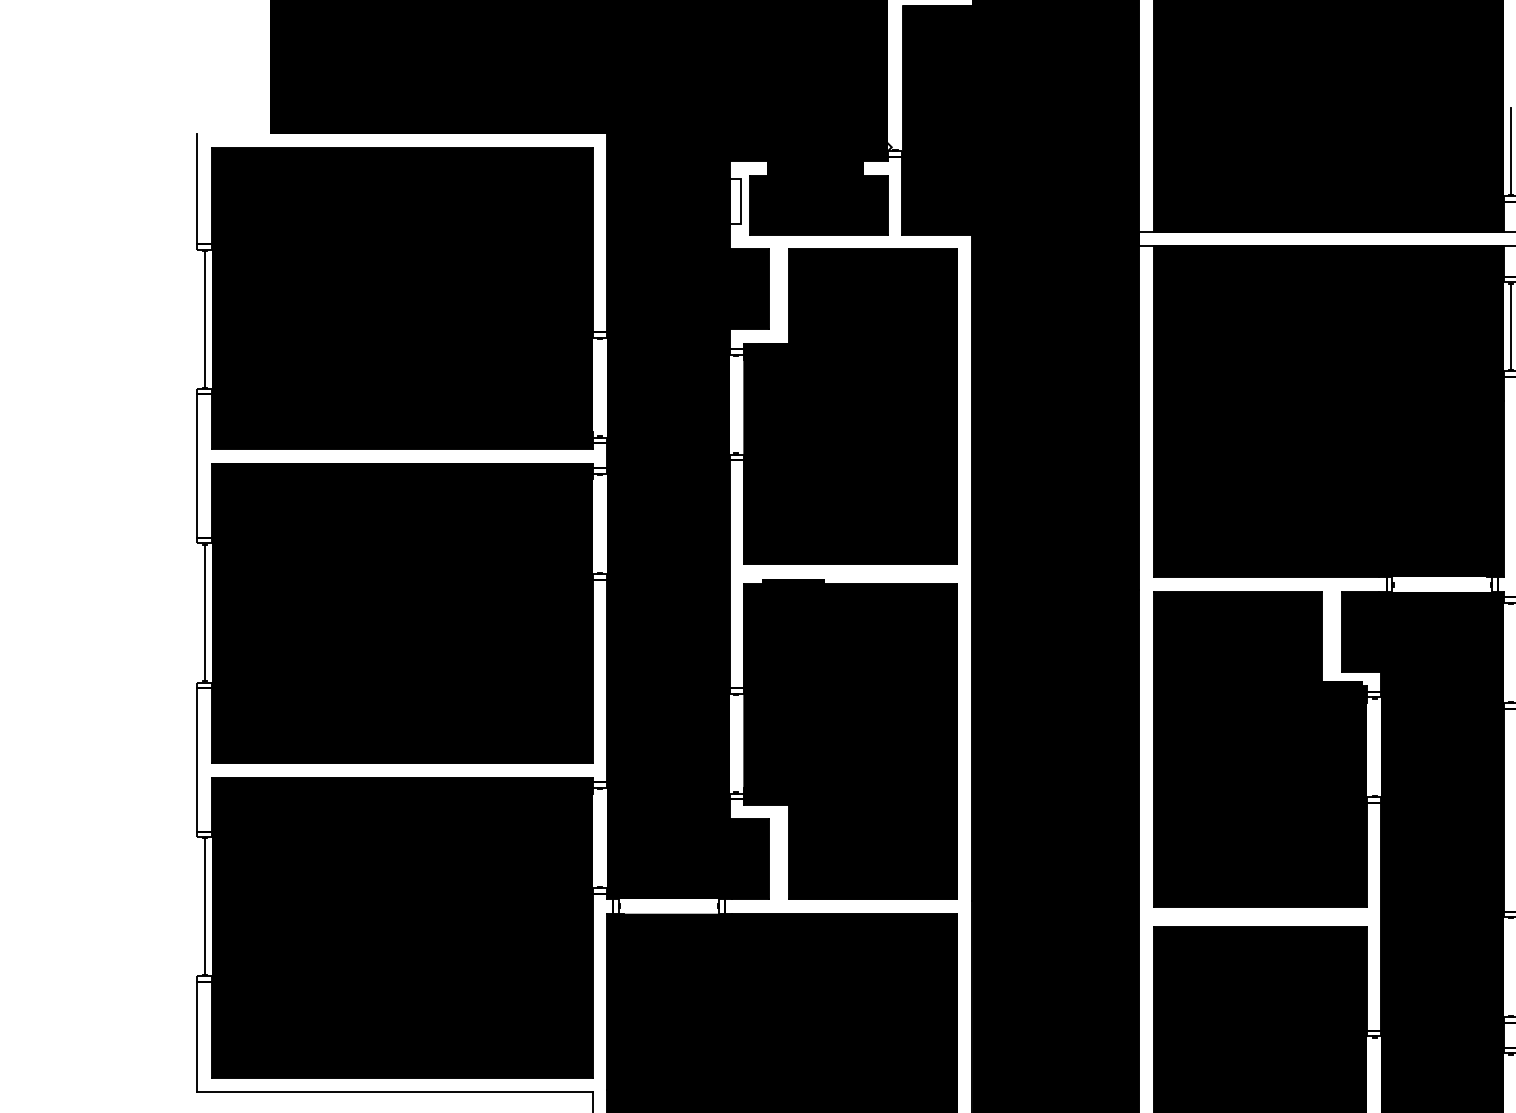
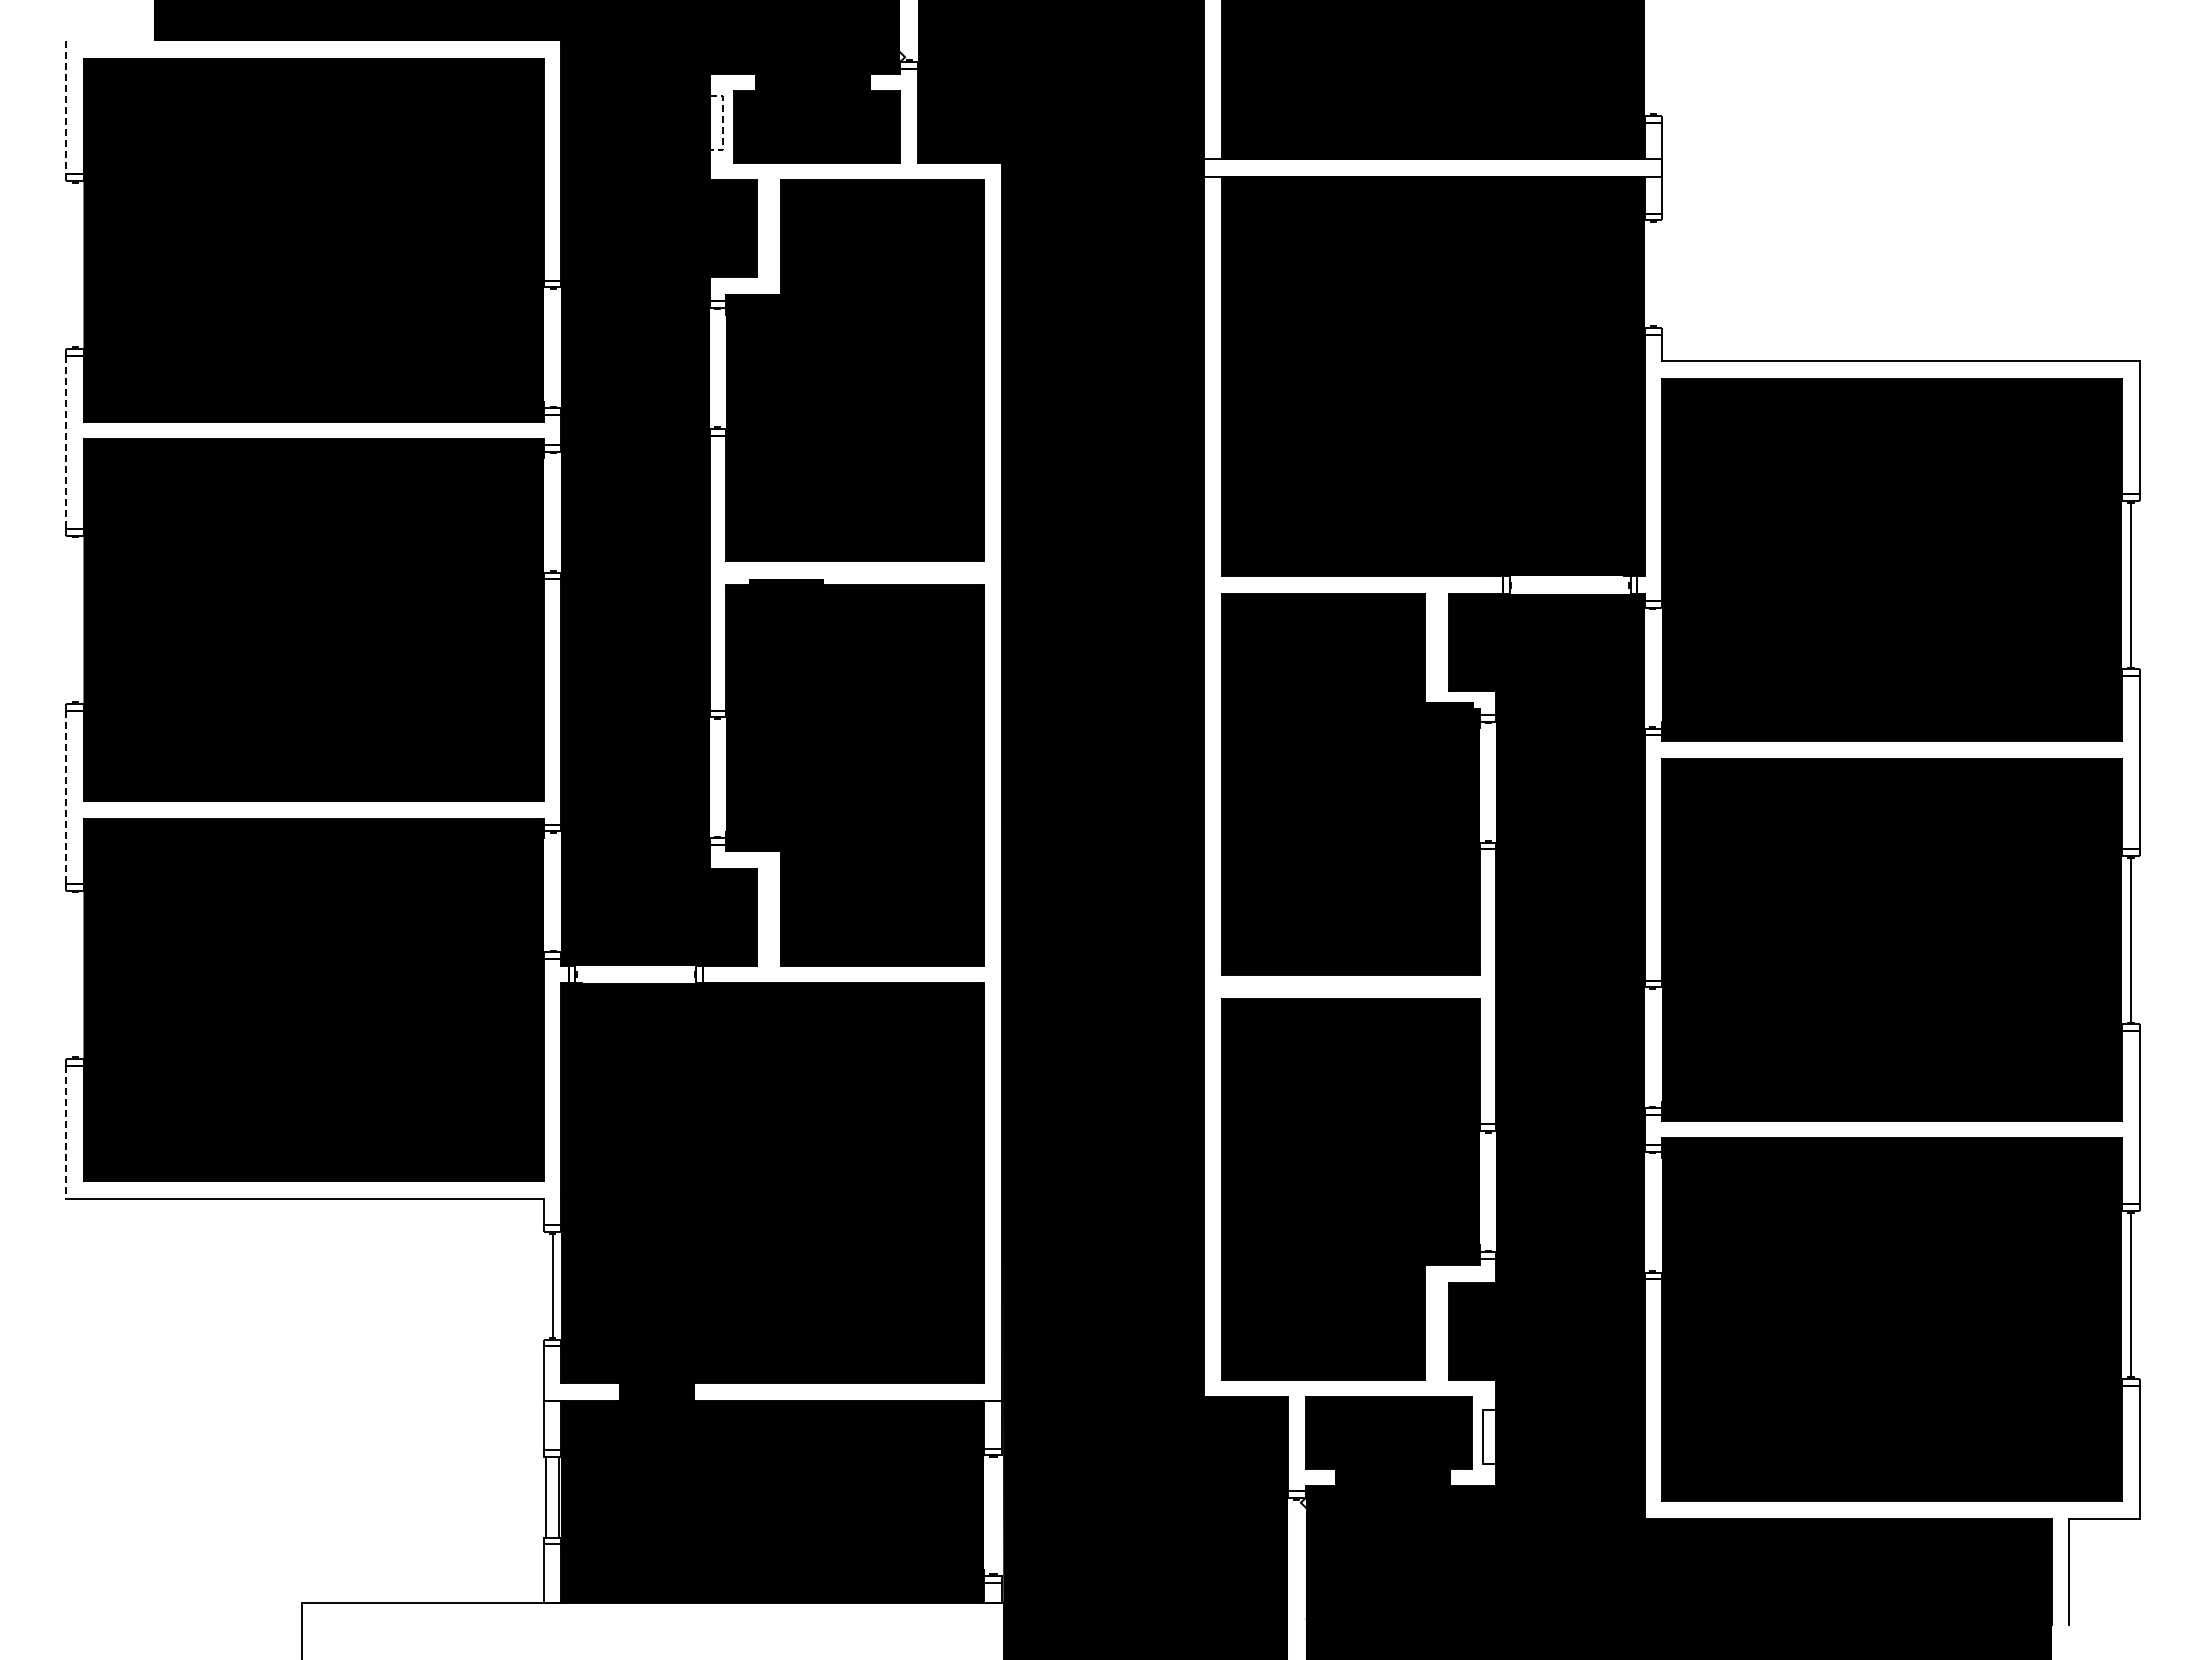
line: (1511, 151) -> (1653, 62), removed
line: (197, 188) -> (66, 107), solid -> dashed
line: (741, 201) -> (723, 122), solid -> dashed
line: (205, 318) -> (75, 264), removed
line: (1511, 327) -> (1653, 274), removed
line: (197, 466) -> (66, 442), solid -> dashed
line: (205, 612) -> (75, 619), removed
line: (197, 759) -> (66, 797), solid -> dashed
line: (205, 906) -> (75, 974), removed
line: (197, 1037) -> (66, 1132), solid -> dashed

